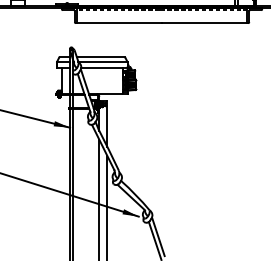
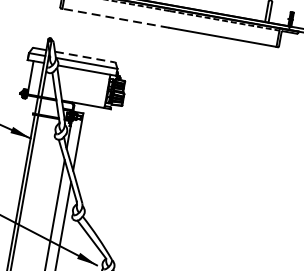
line: (118, 23) -> (114, 18), solid -> dashed
line: (100, 57) -> (84, 57), solid -> dashed

